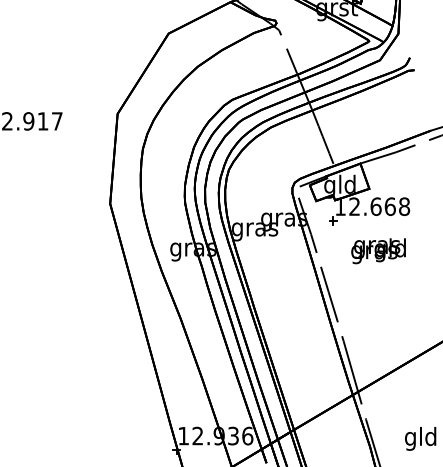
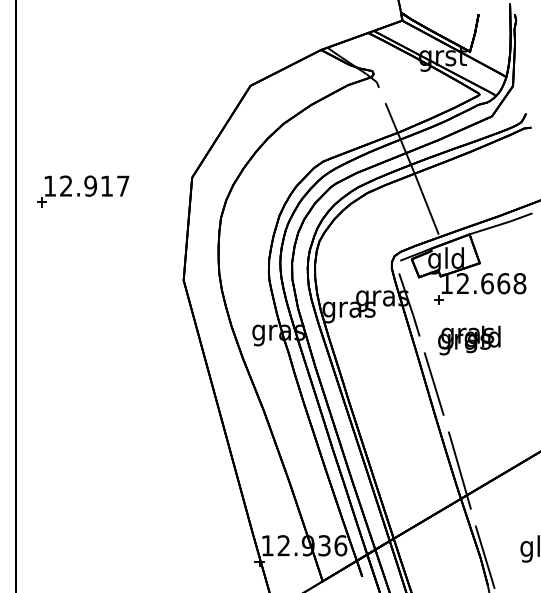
text: (378, 251) -> (469, 340), moved

